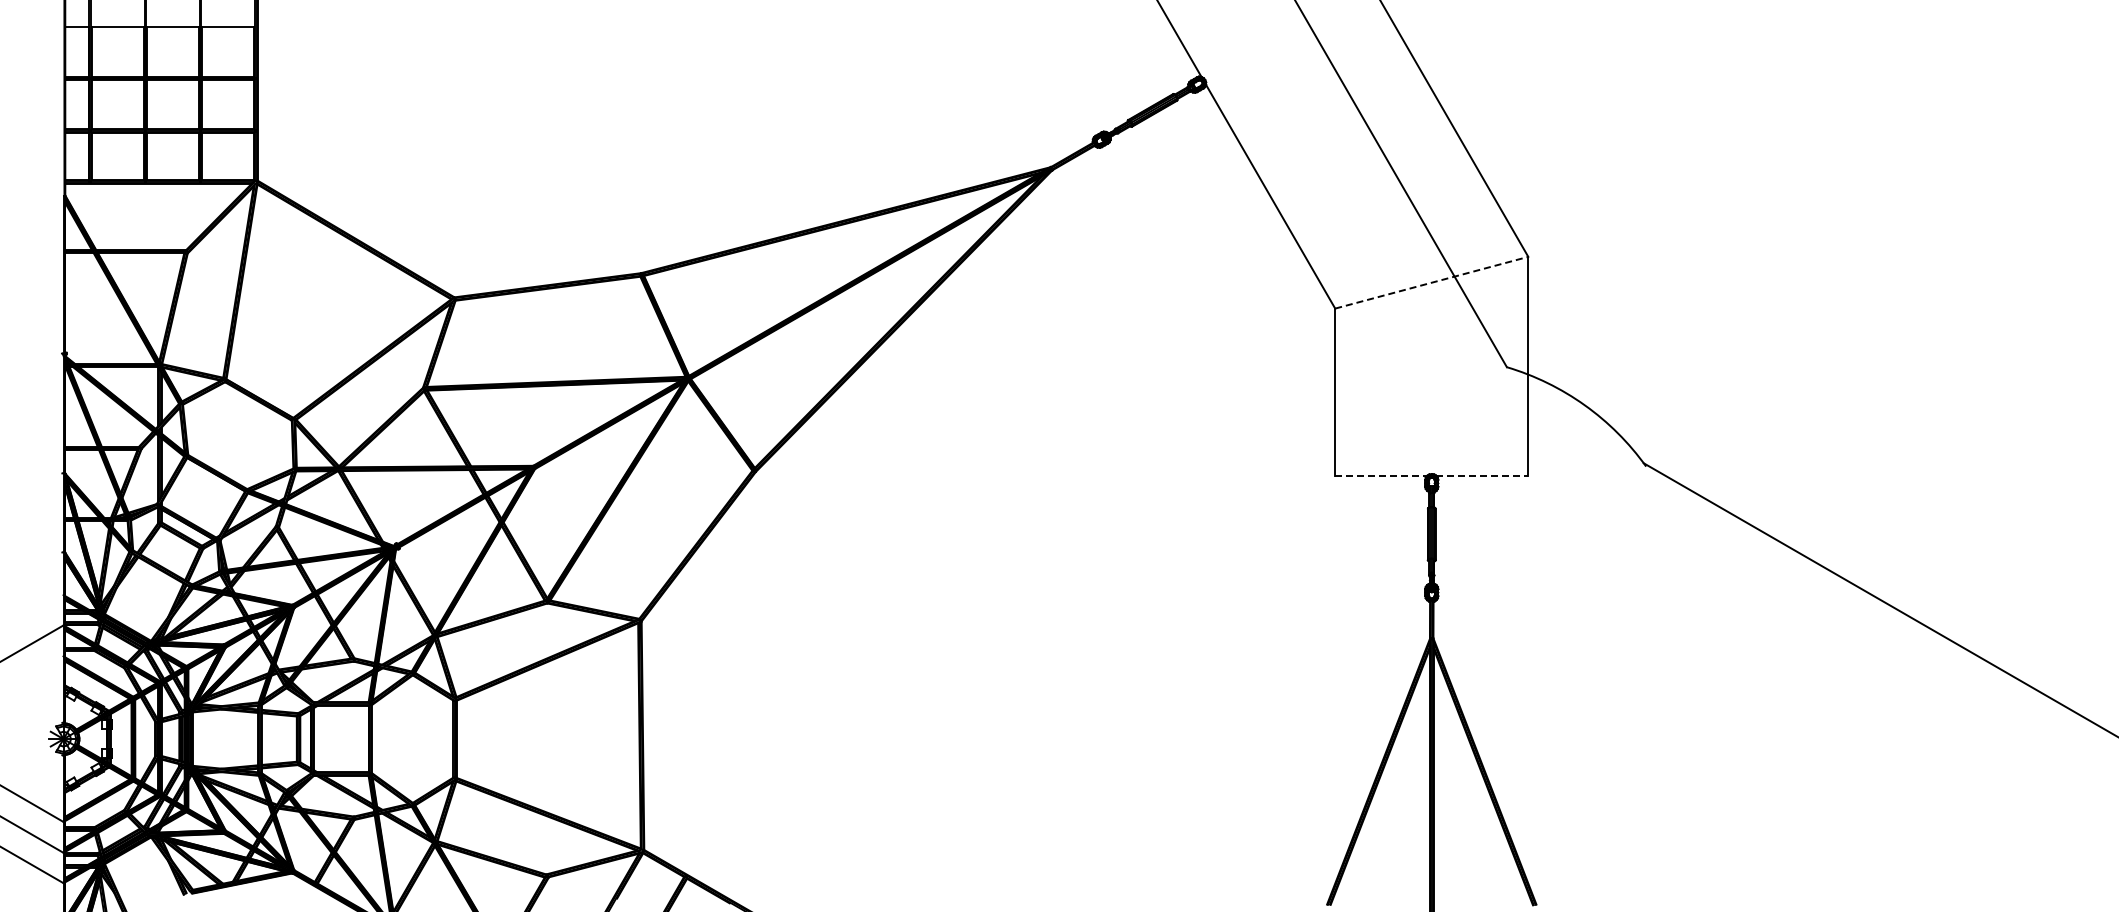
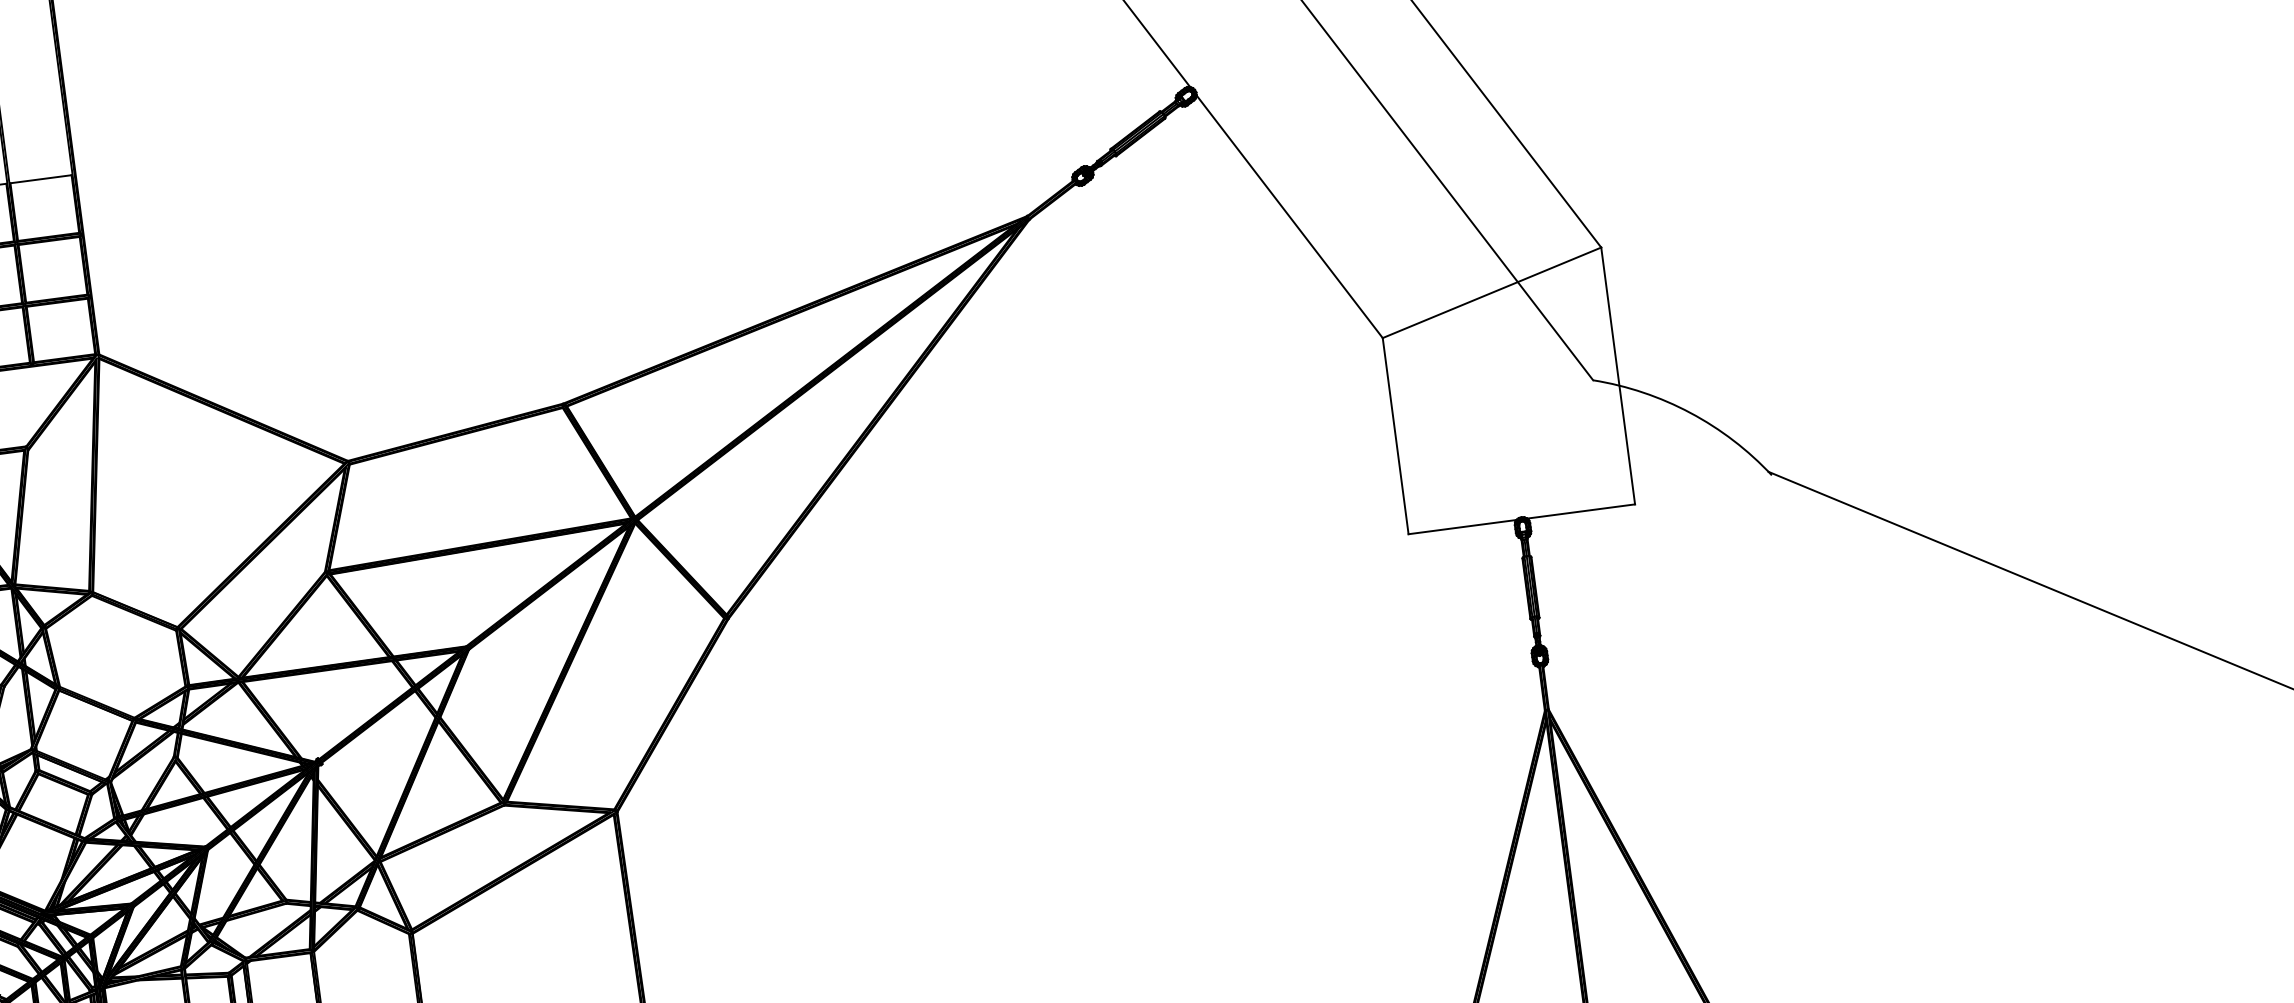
line: (1431, 282) -> (1491, 292), dashed -> solid
line: (1381, 475) -> (1462, 526), dashed -> solid
line: (1482, 475) -> (1581, 511), dashed -> solid

